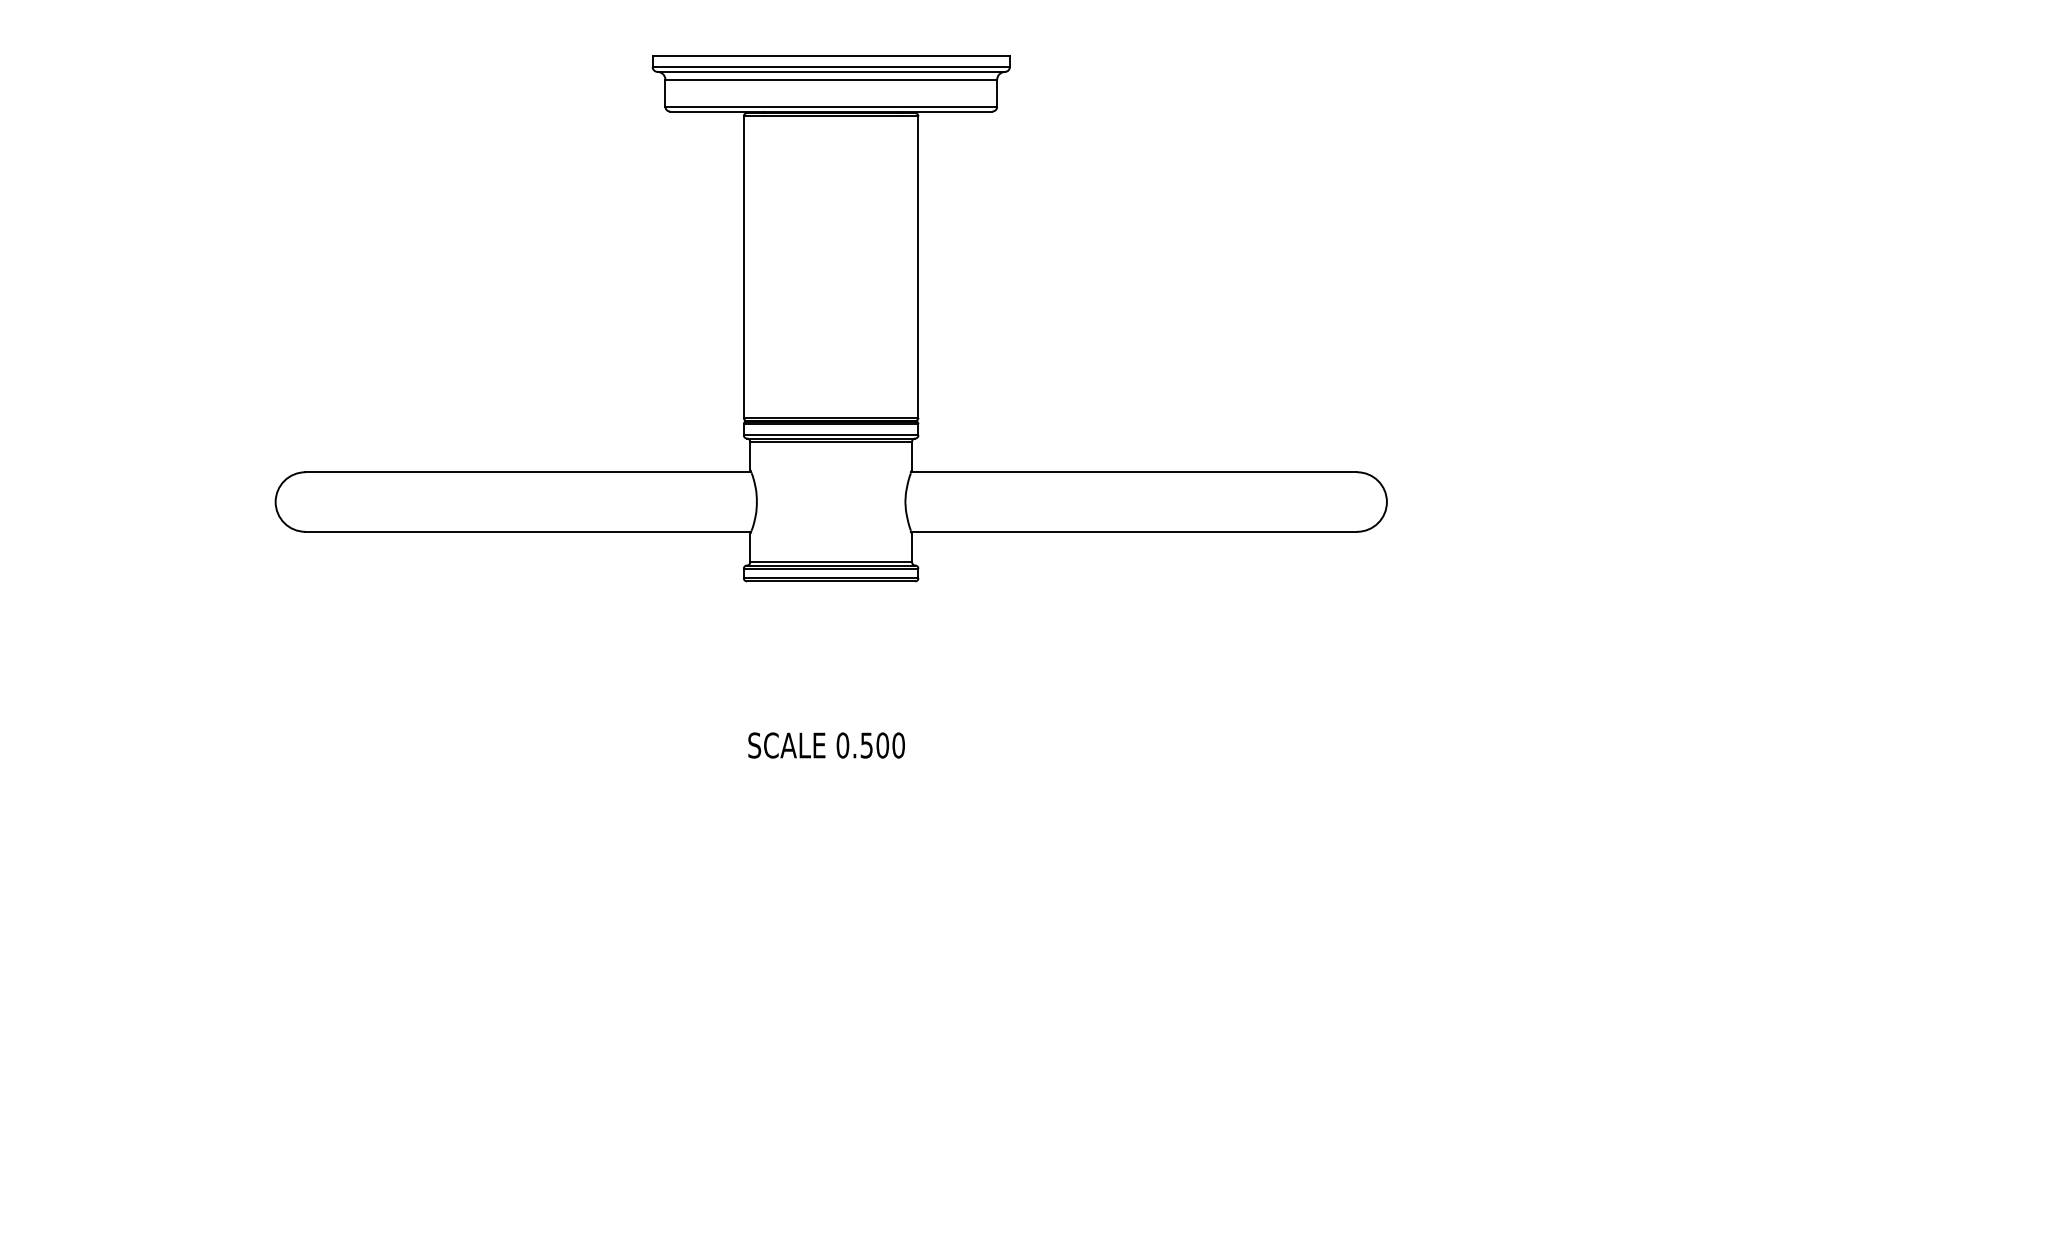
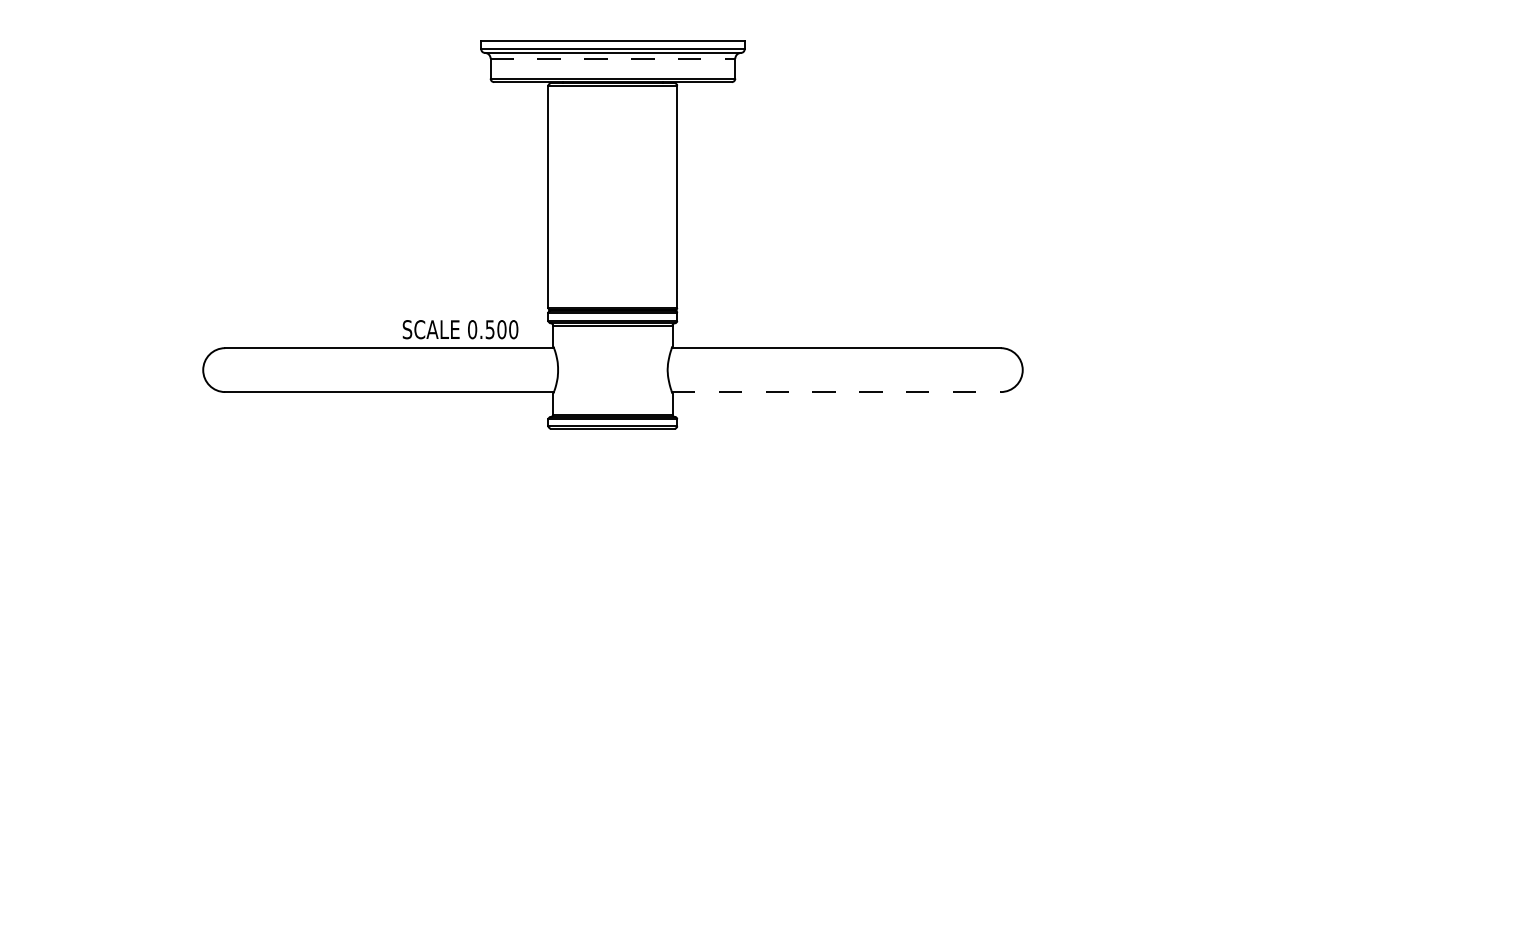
line: (831, 79) -> (613, 58), solid -> dashed
line: (1134, 531) -> (836, 391), solid -> dashed
text: (826, 745) -> (460, 329), moved

